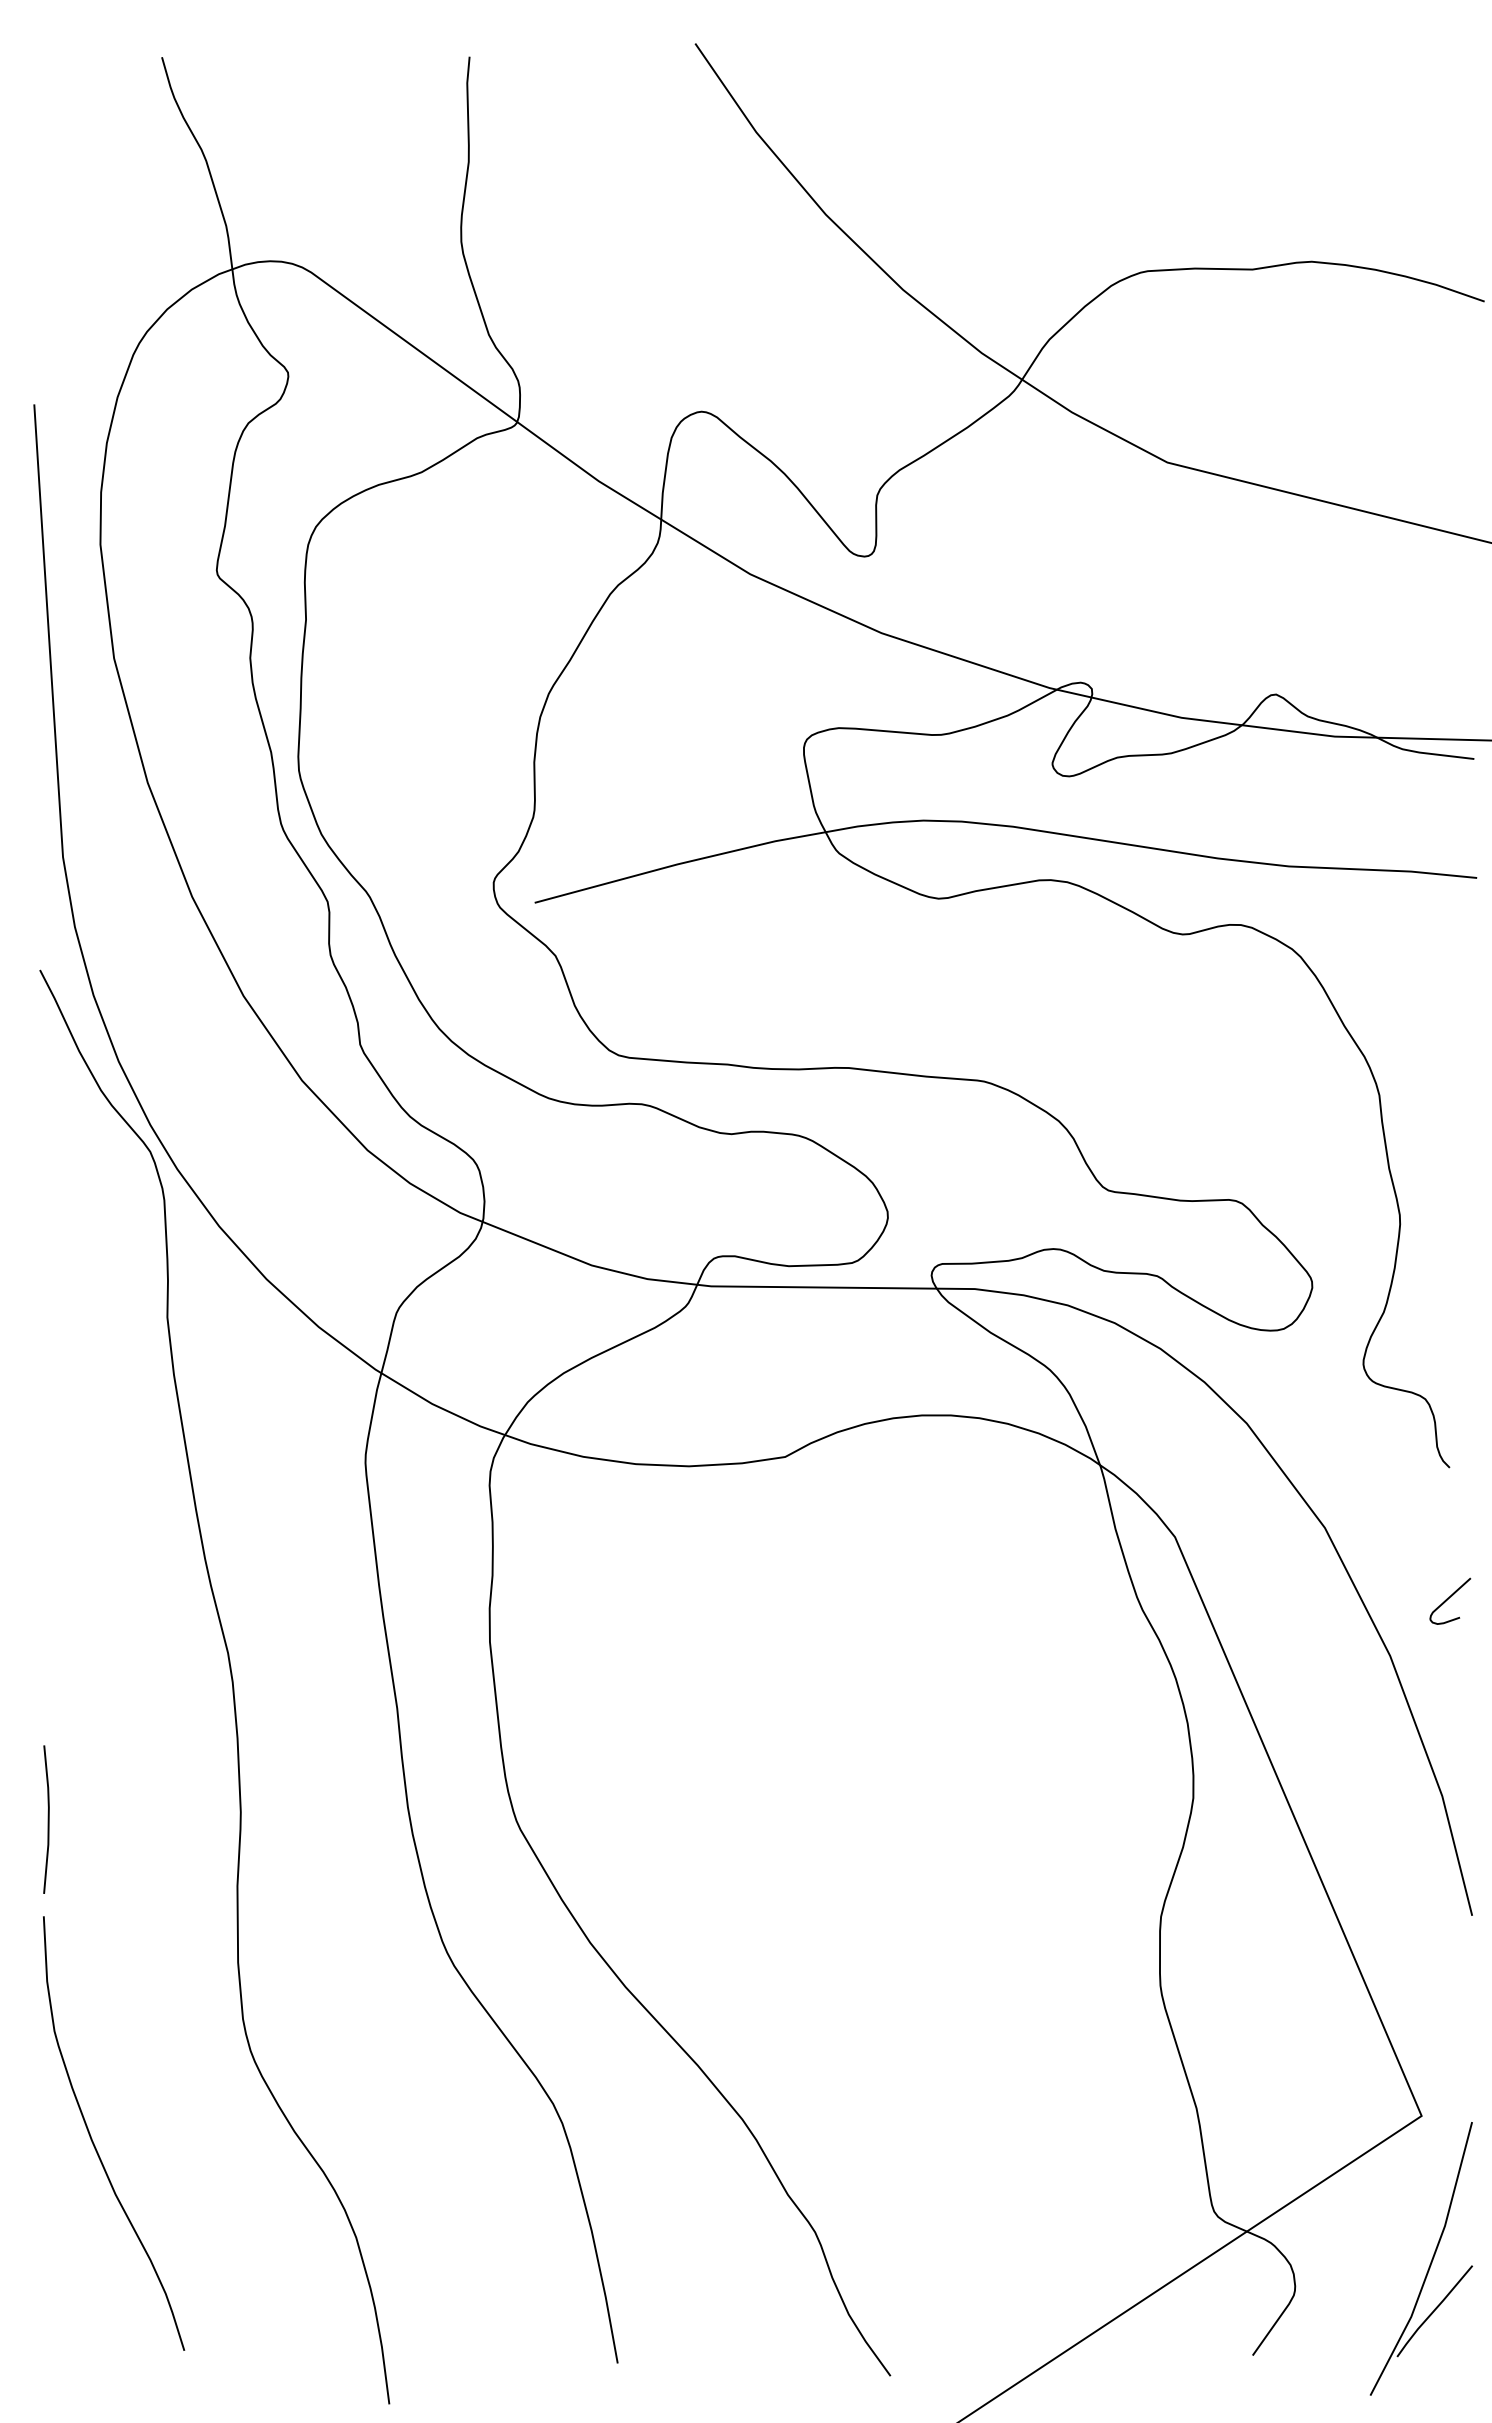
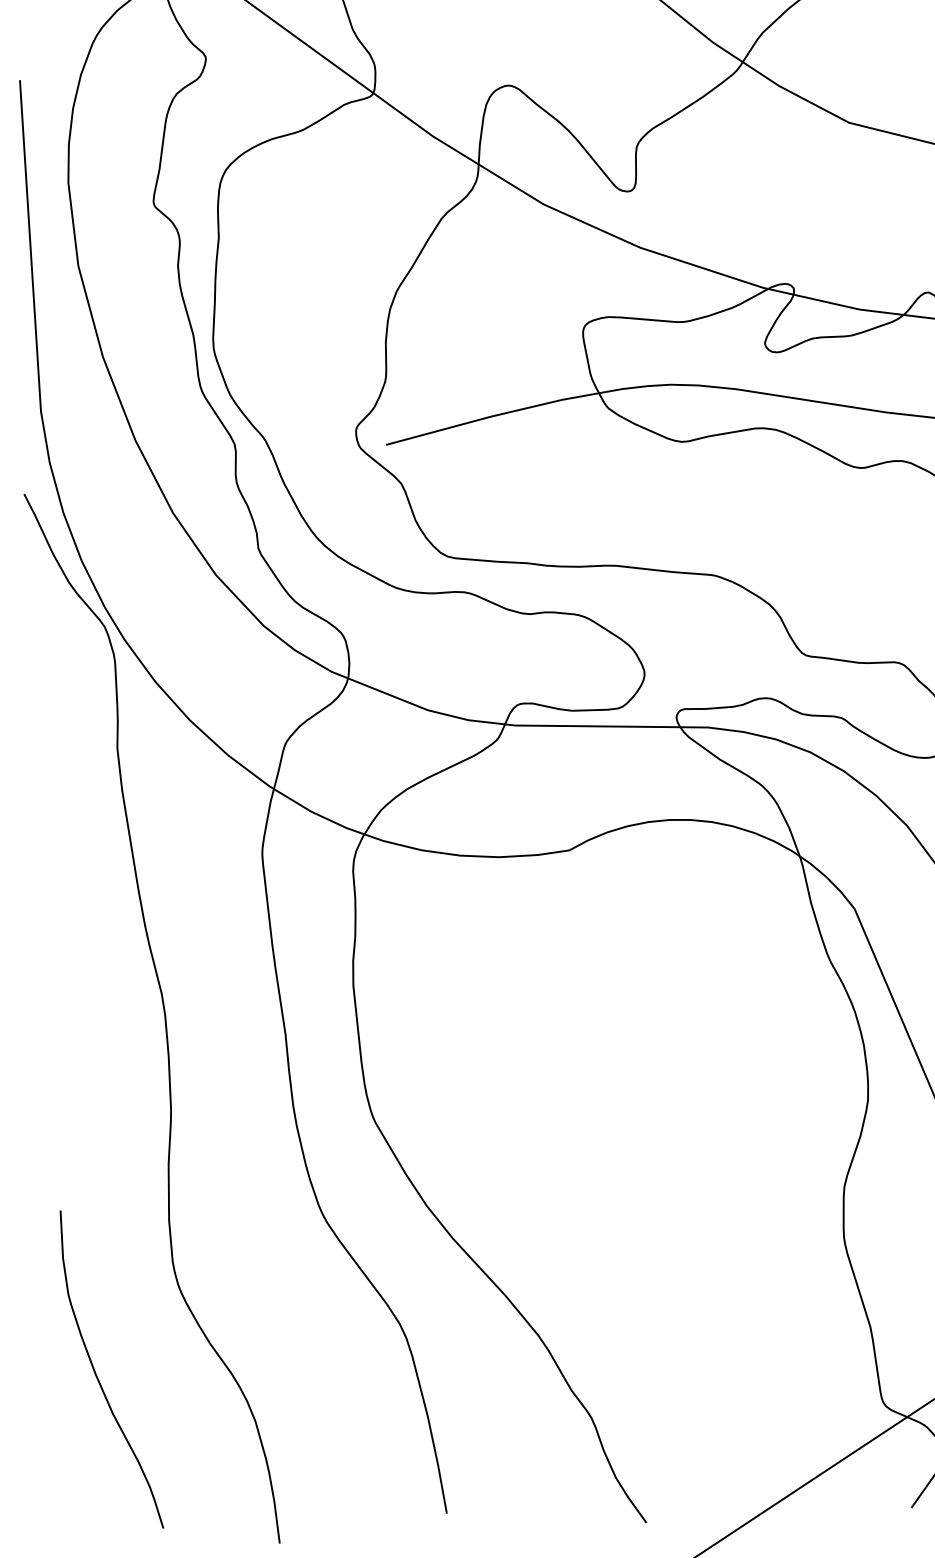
line: (47, 1819) -> (29, 1115), removed
curve: (94, 2143) -> (97, 1376), moved

